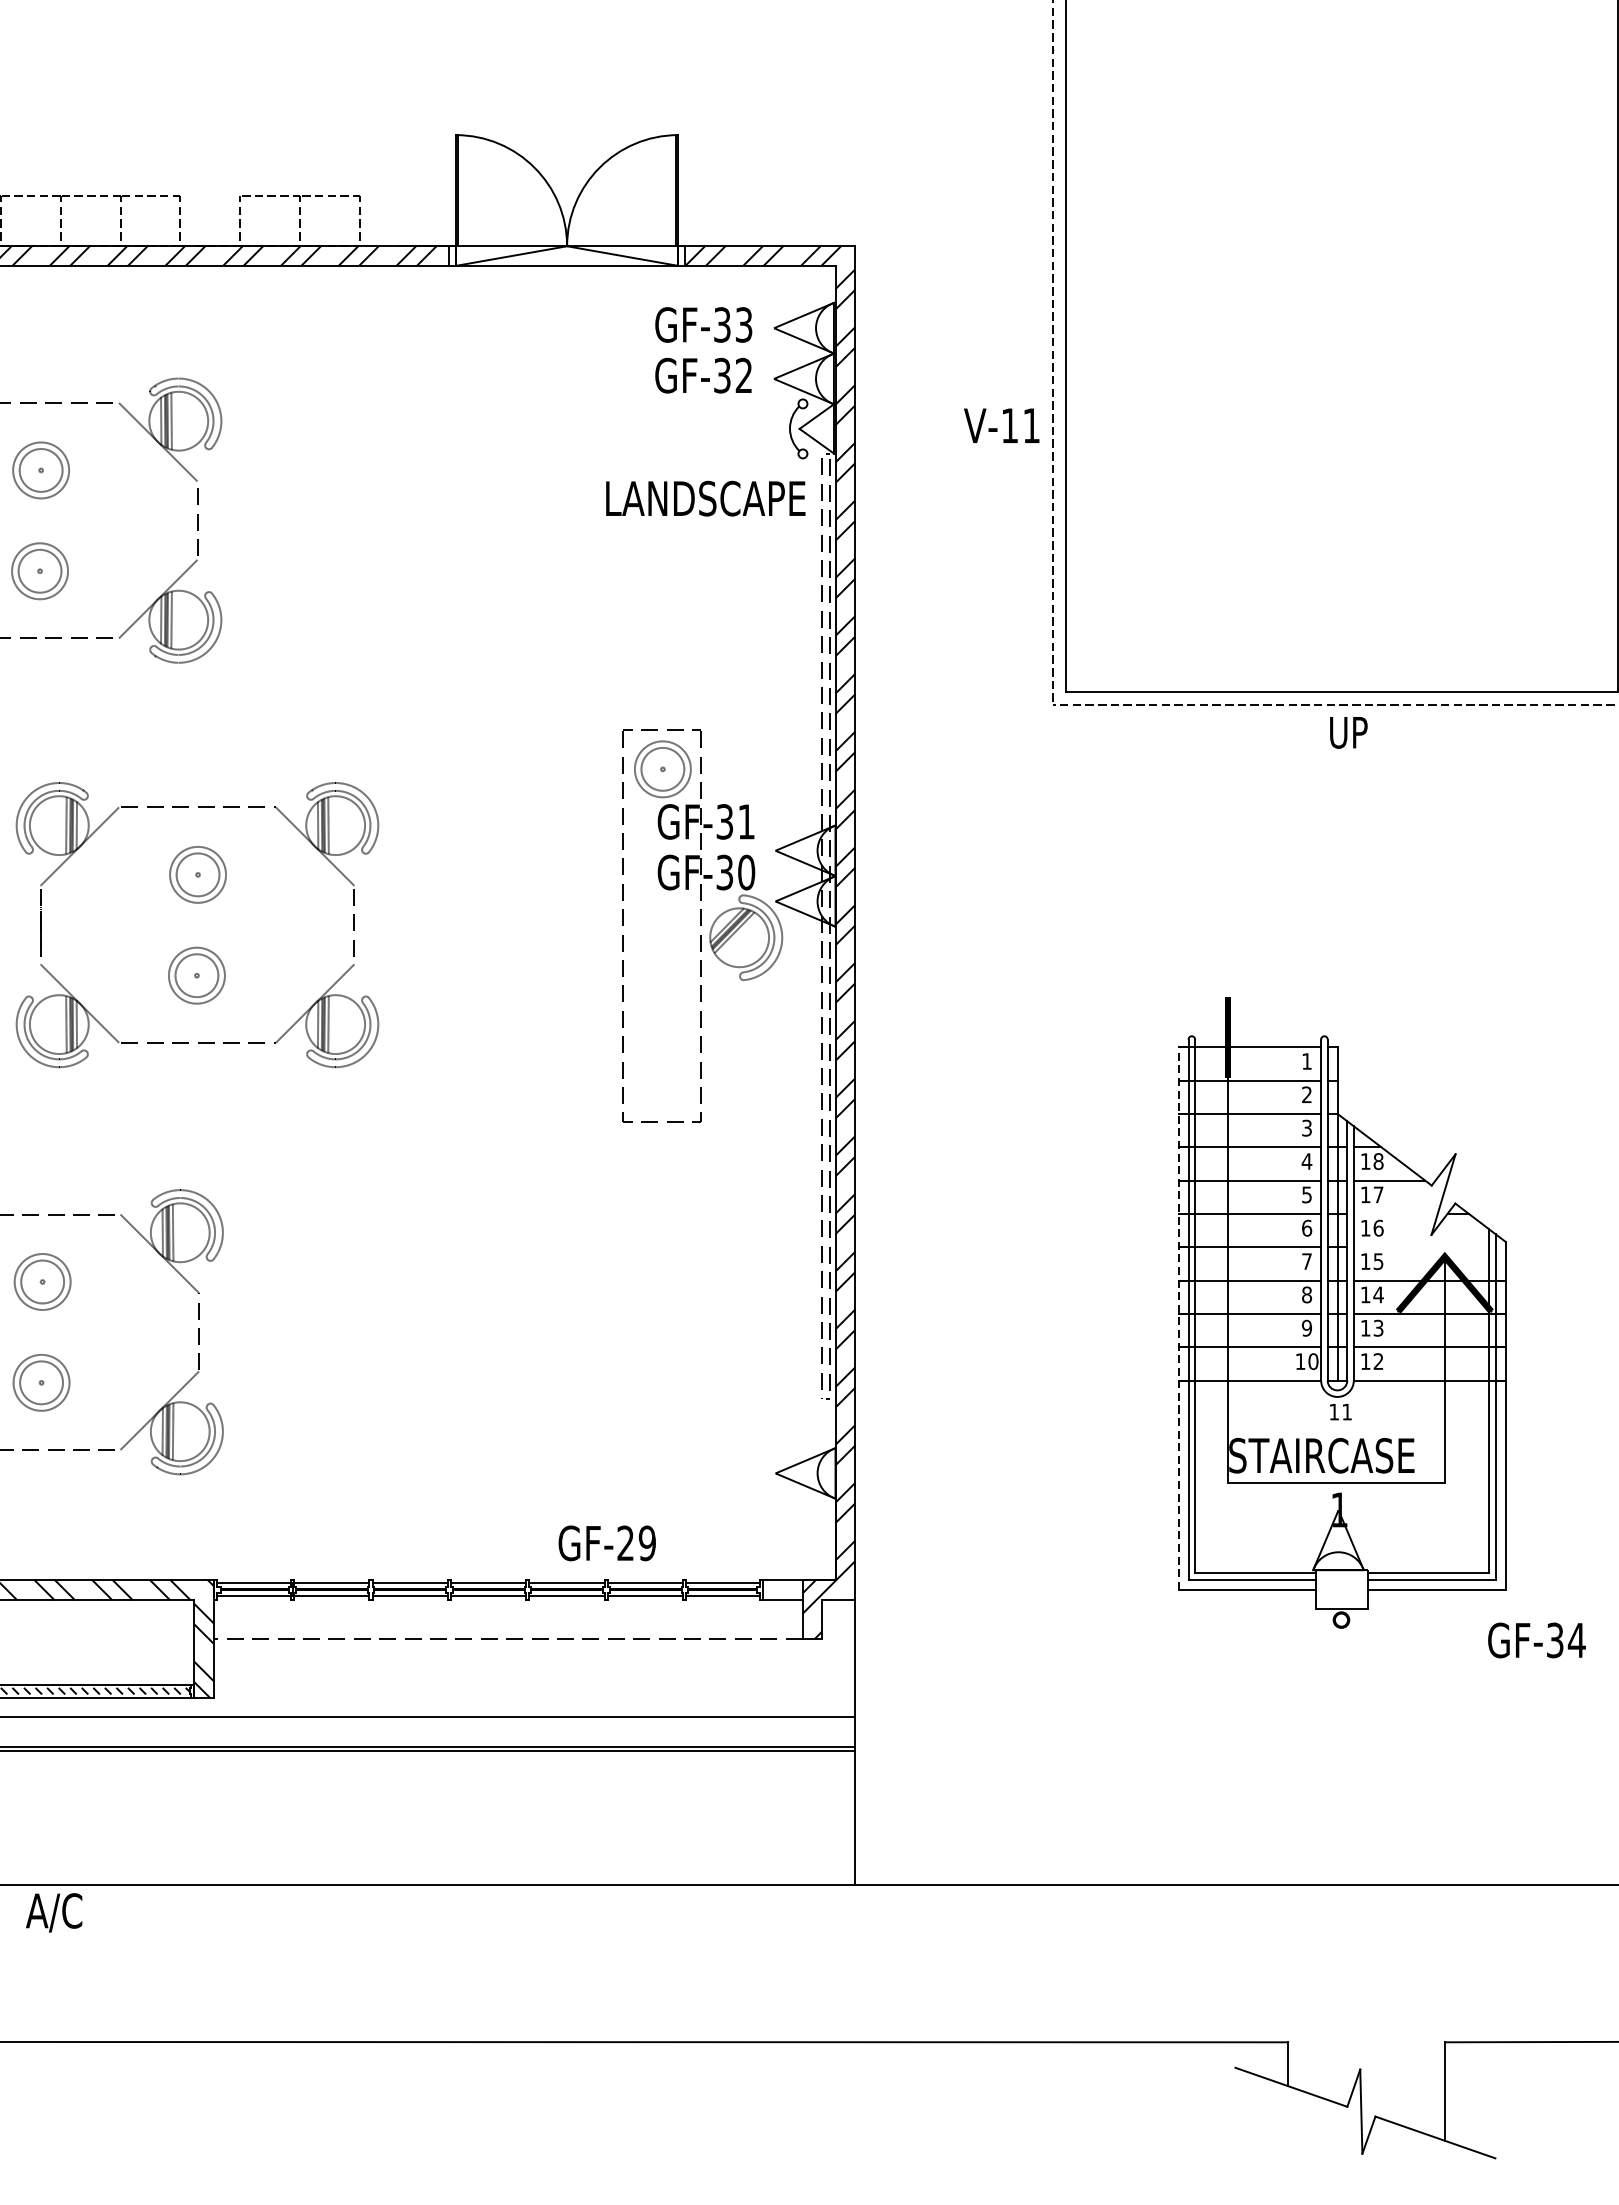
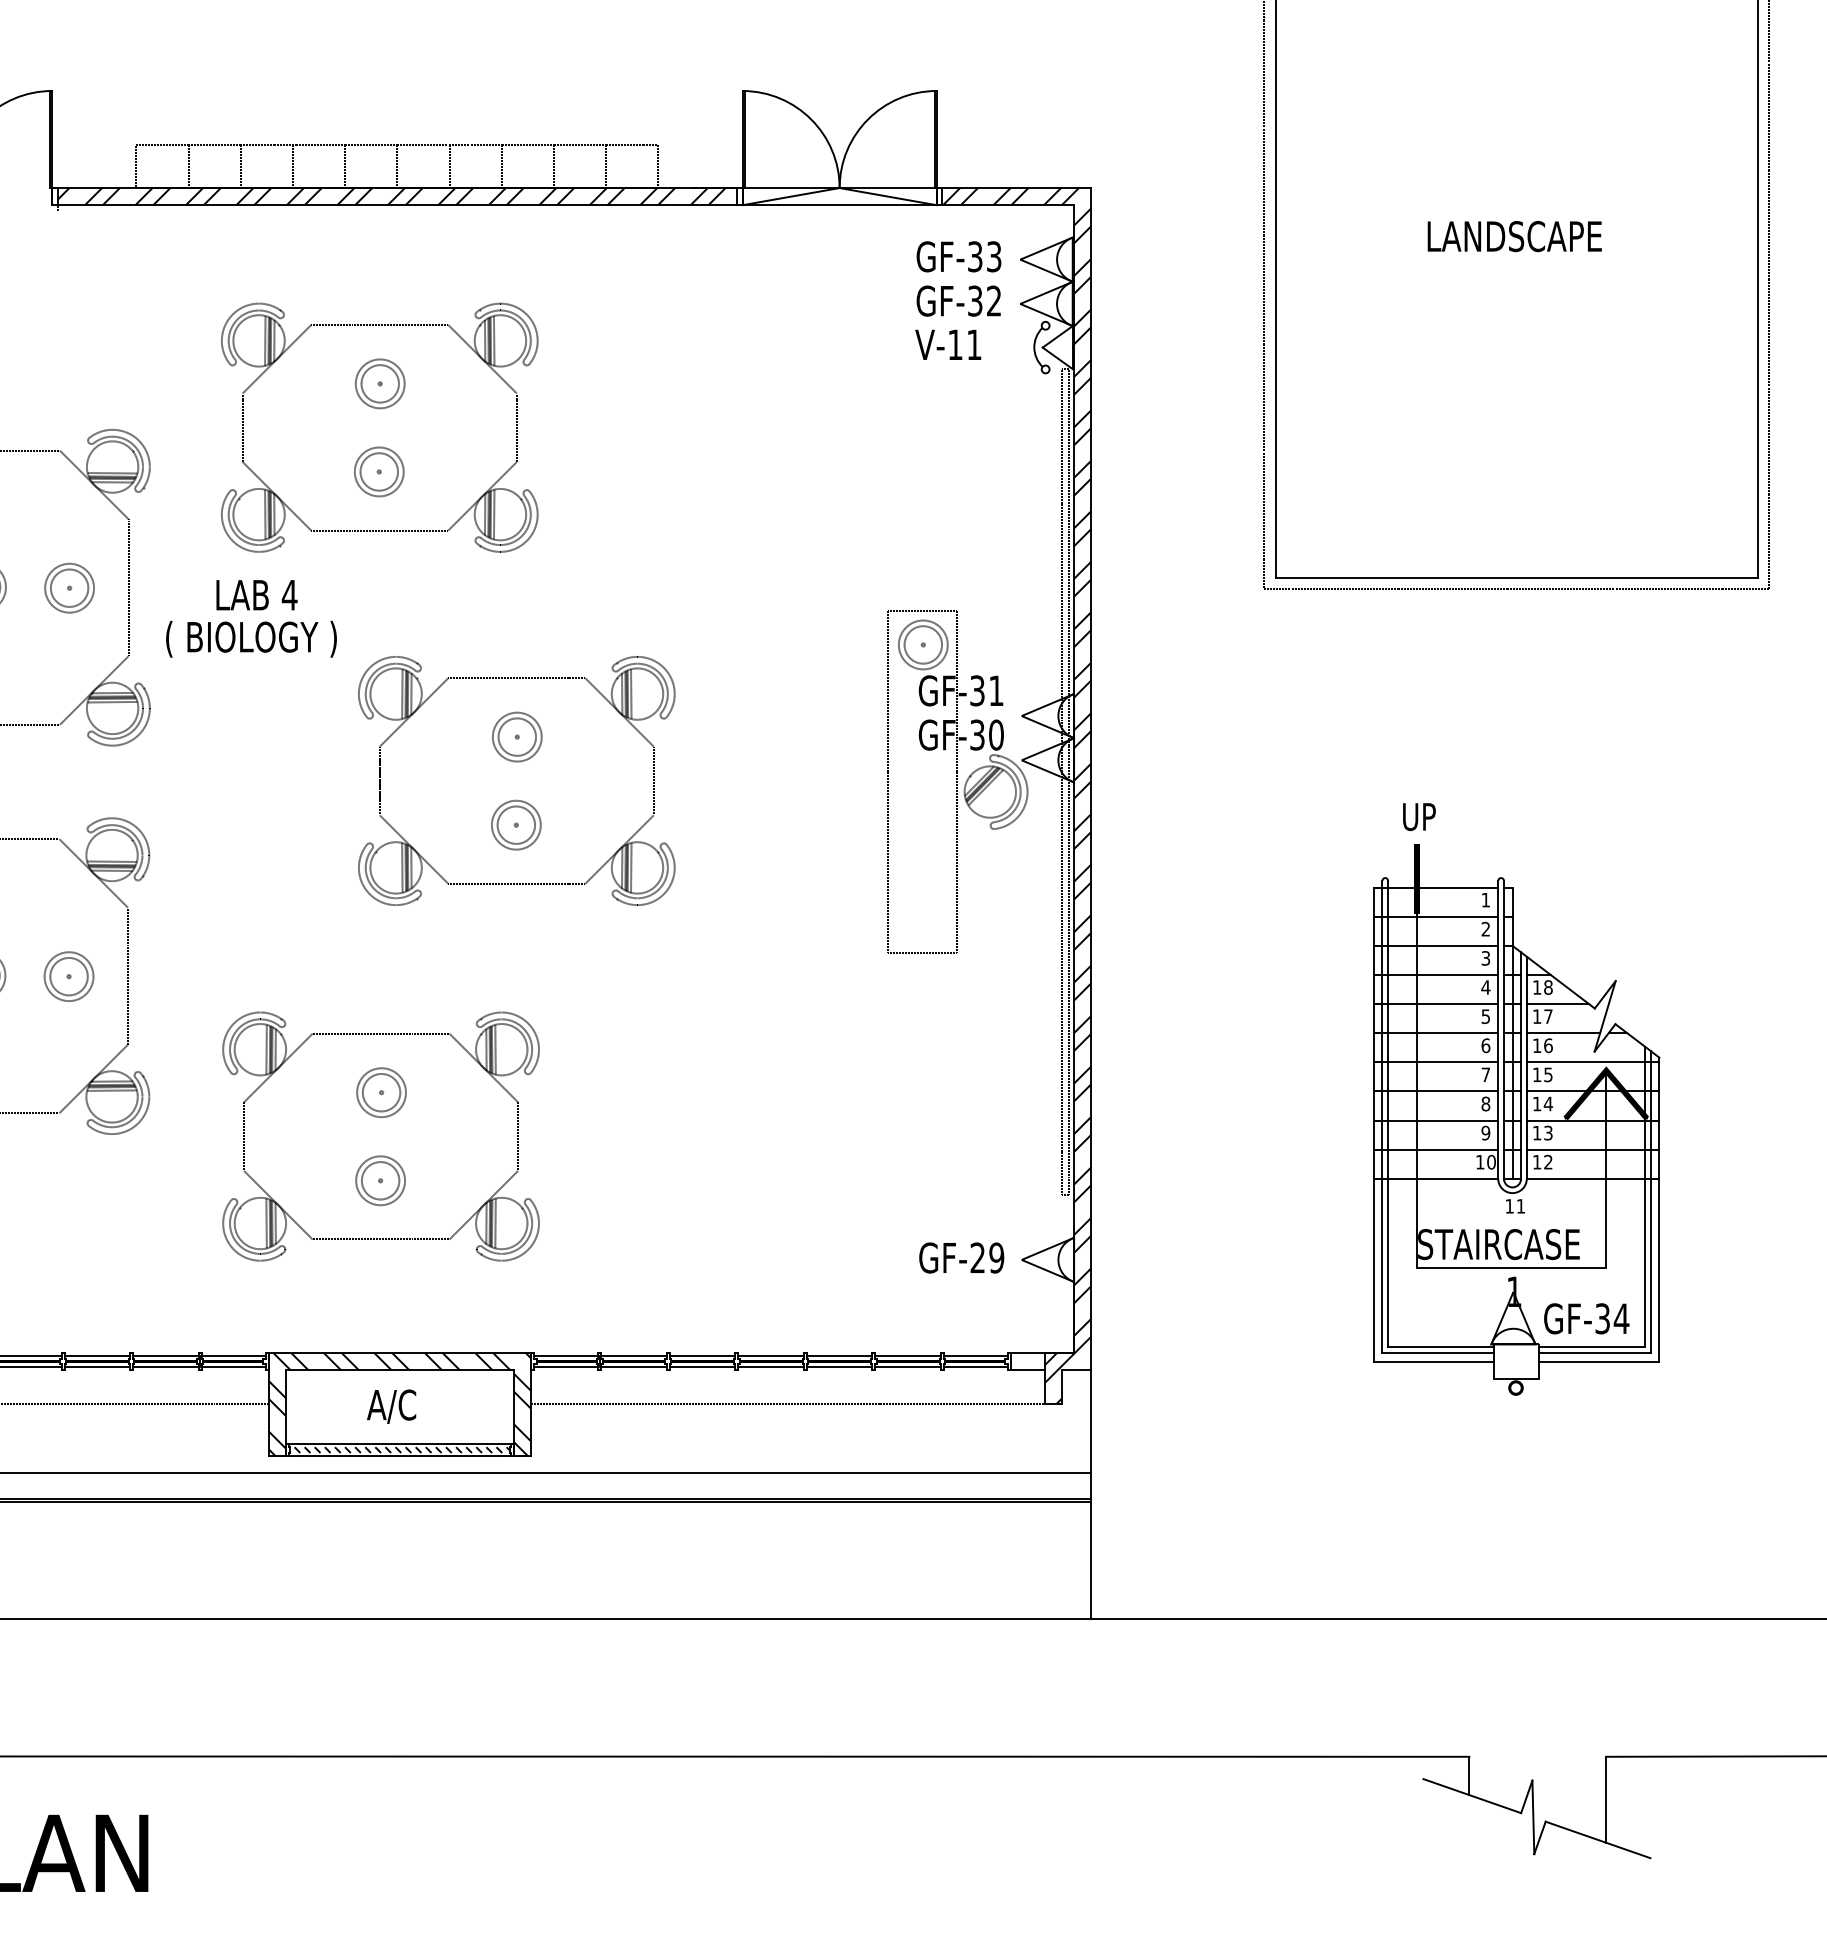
line: (209, 196) -> (527, 144), added
text: (1002, 425) -> (948, 344), moved
text: (705, 498) -> (1514, 236), moved
text: (1348, 733) -> (1419, 817), moved
line: (1395, 1214) -> (1563, 1033), added
line: (1429, 1247) -> (1592, 1062), added
line: (1178, 1318) -> (1373, 1124), dashed -> solid
text: (607, 1542) -> (961, 1257), moved
text: (1536, 1640) -> (1586, 1318), moved
text: (54, 1912) -> (391, 1406), moved

